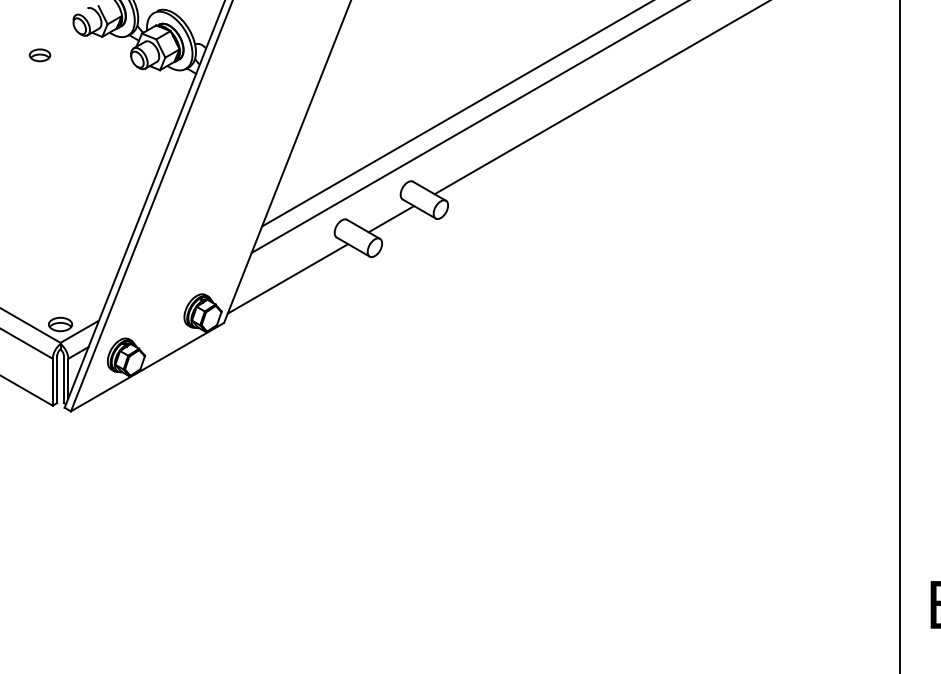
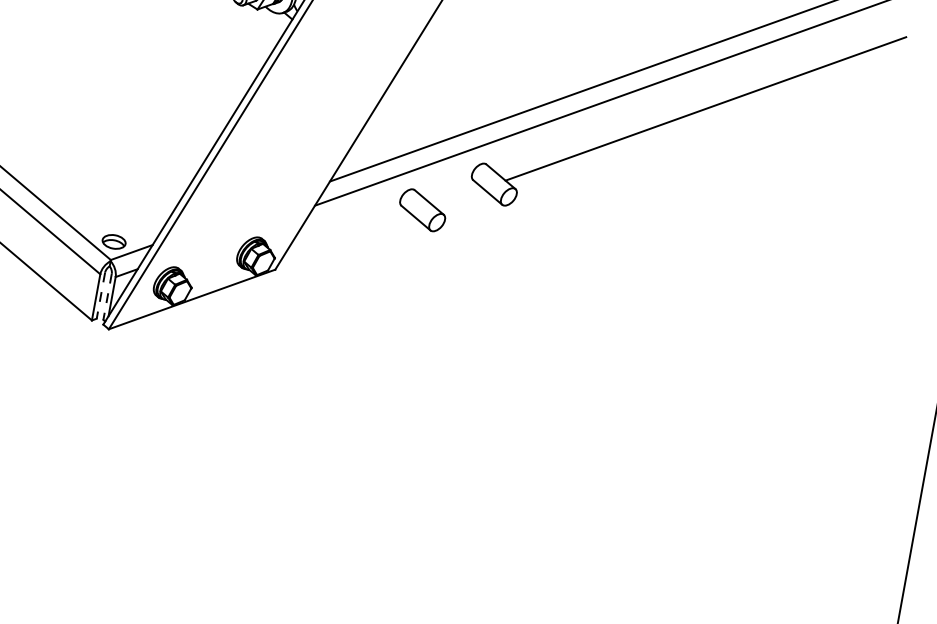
line: (391, 219) -> (458, 197), removed
line: (287, 278) -> (345, 237), removed
line: (57, 380) -> (101, 296), solid -> dashed
line: (63, 380) -> (107, 297), solid -> dashed

